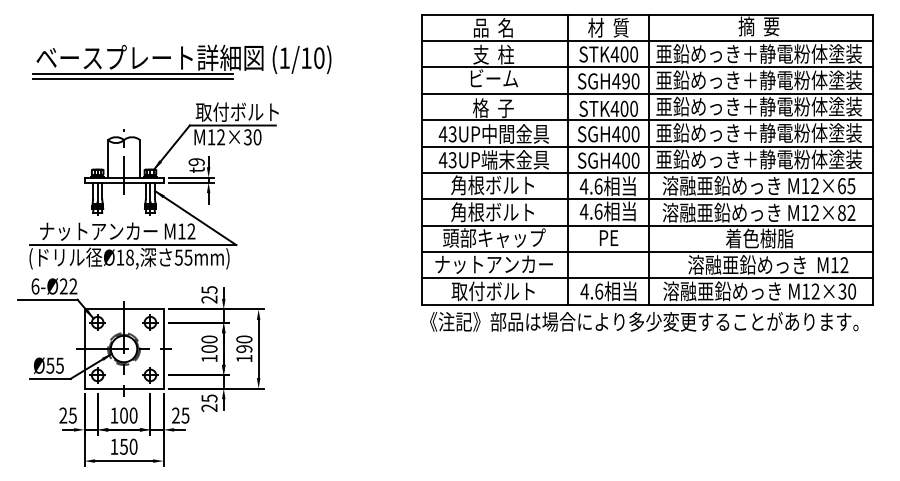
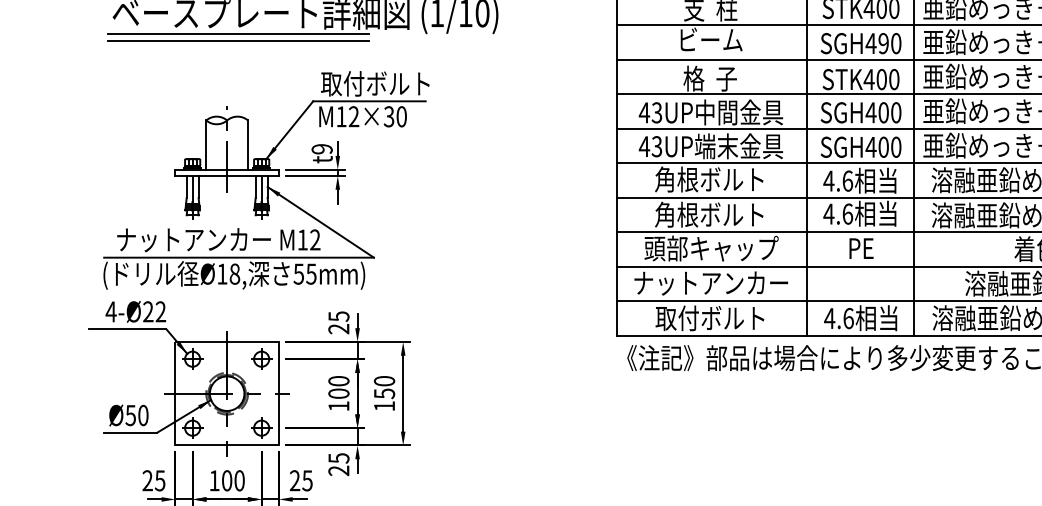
text: (35, 286) -> (111, 311), 6-Ø22 -> 4-Ø22
text: (244, 349) -> (384, 394), 190 -> 150
text: (59, 365) -> (142, 415), Ø55 -> Ø50

